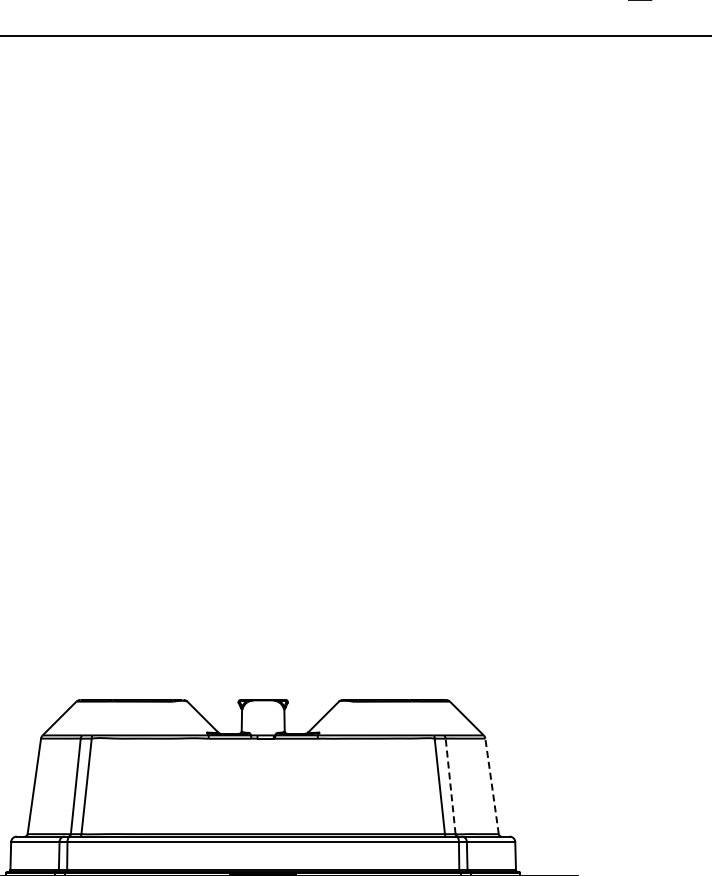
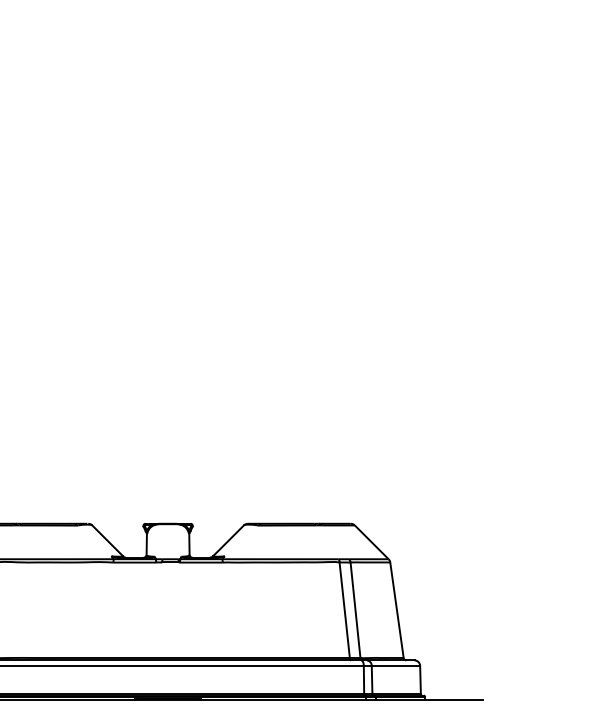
line: (450, 785) -> (355, 609), dashed -> solid
line: (492, 785) -> (397, 609), dashed -> solid

